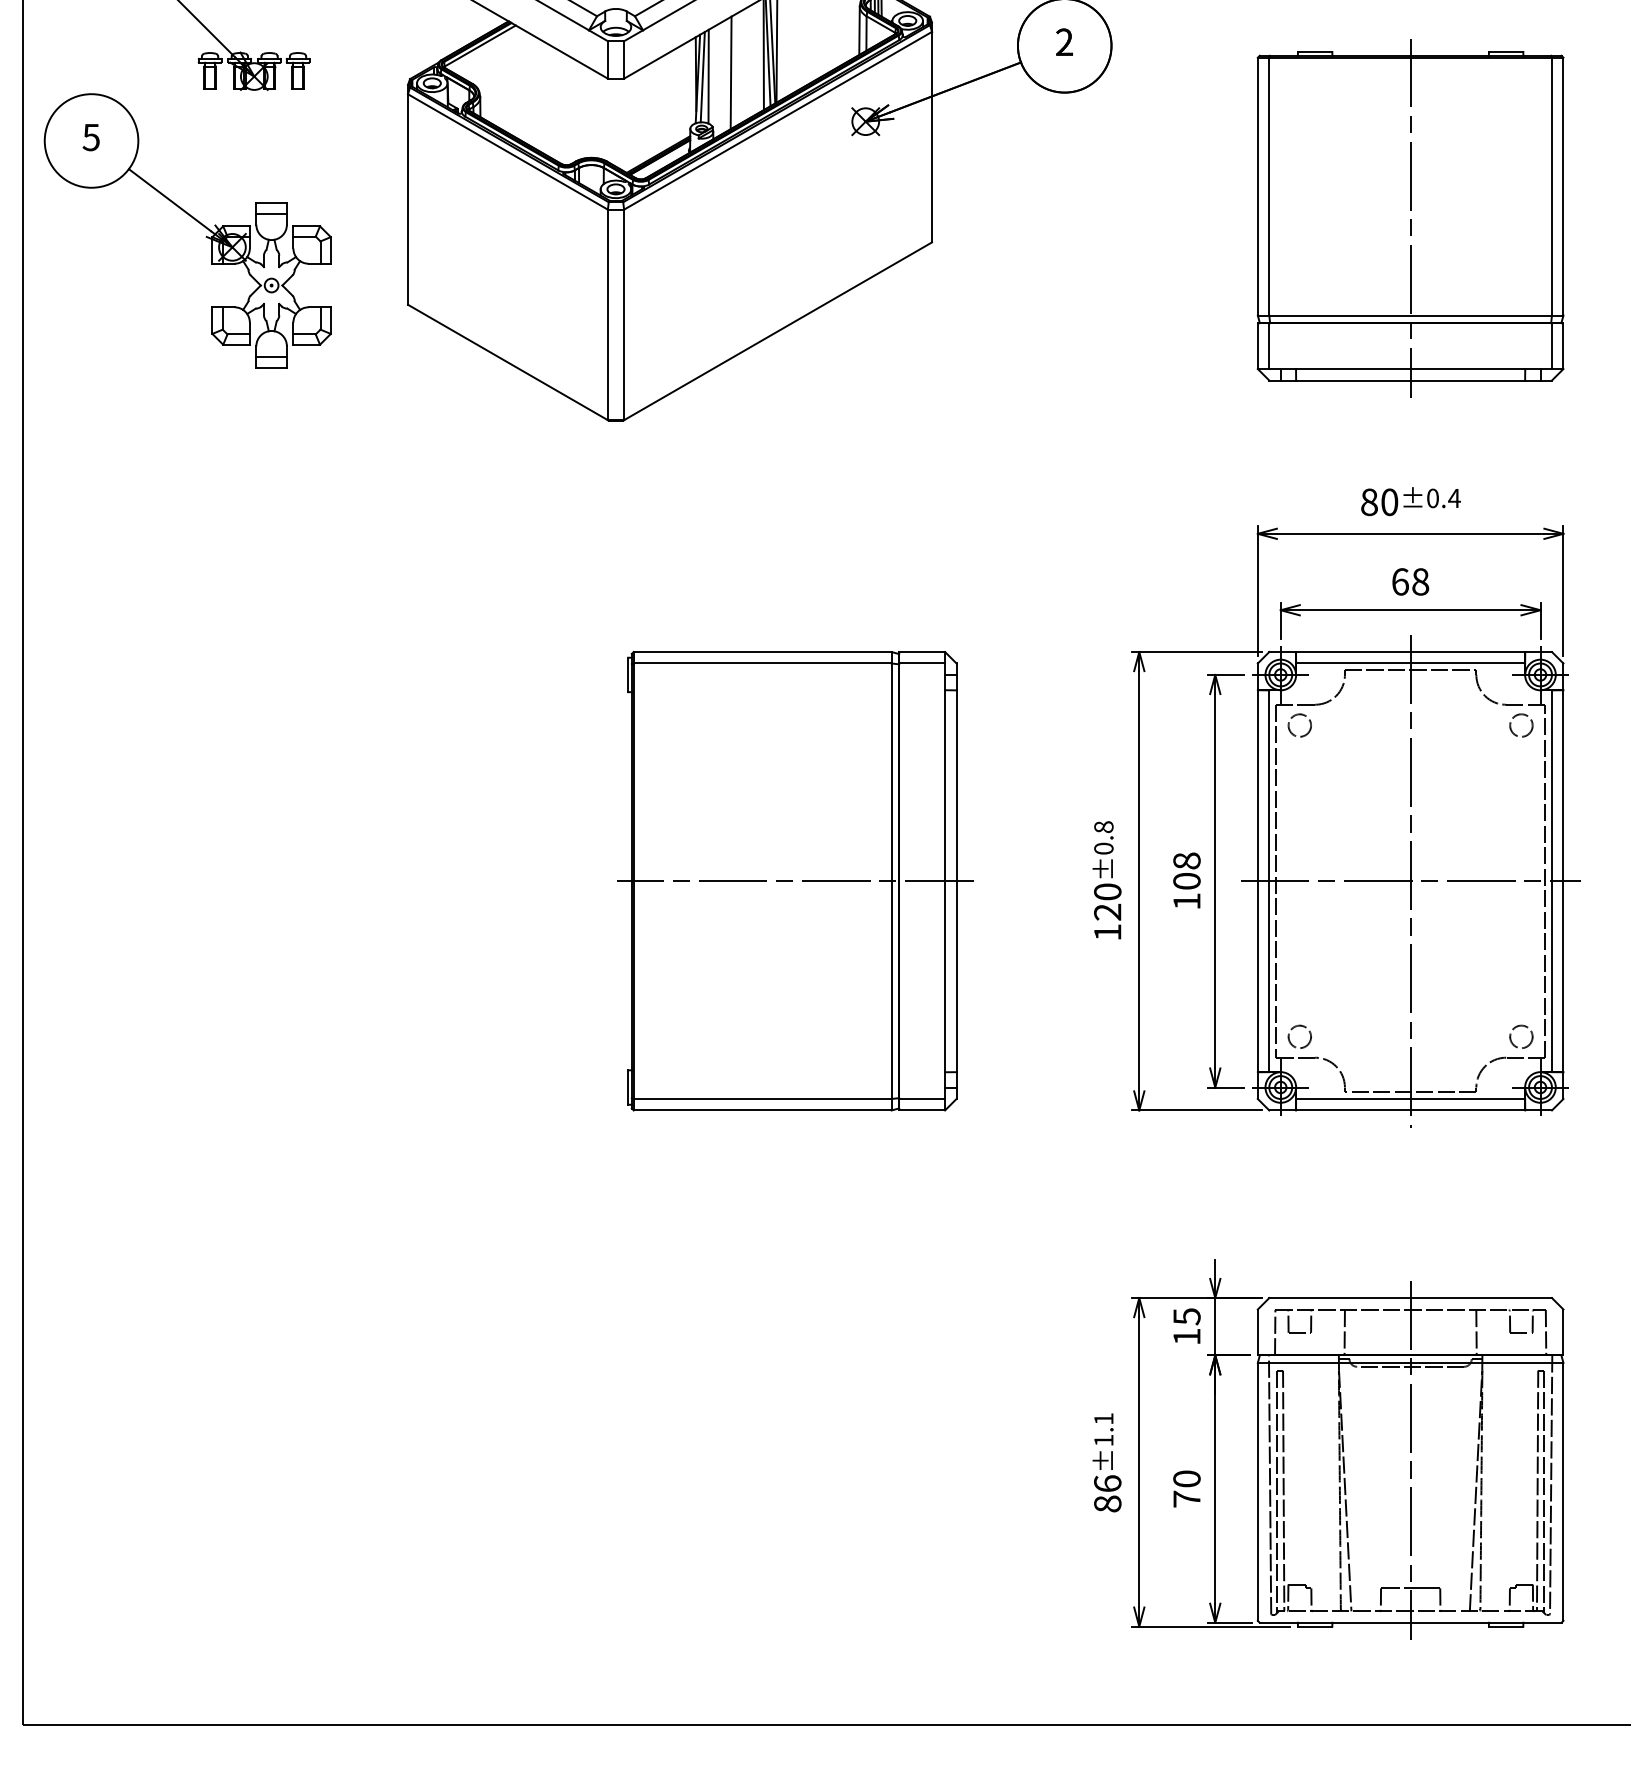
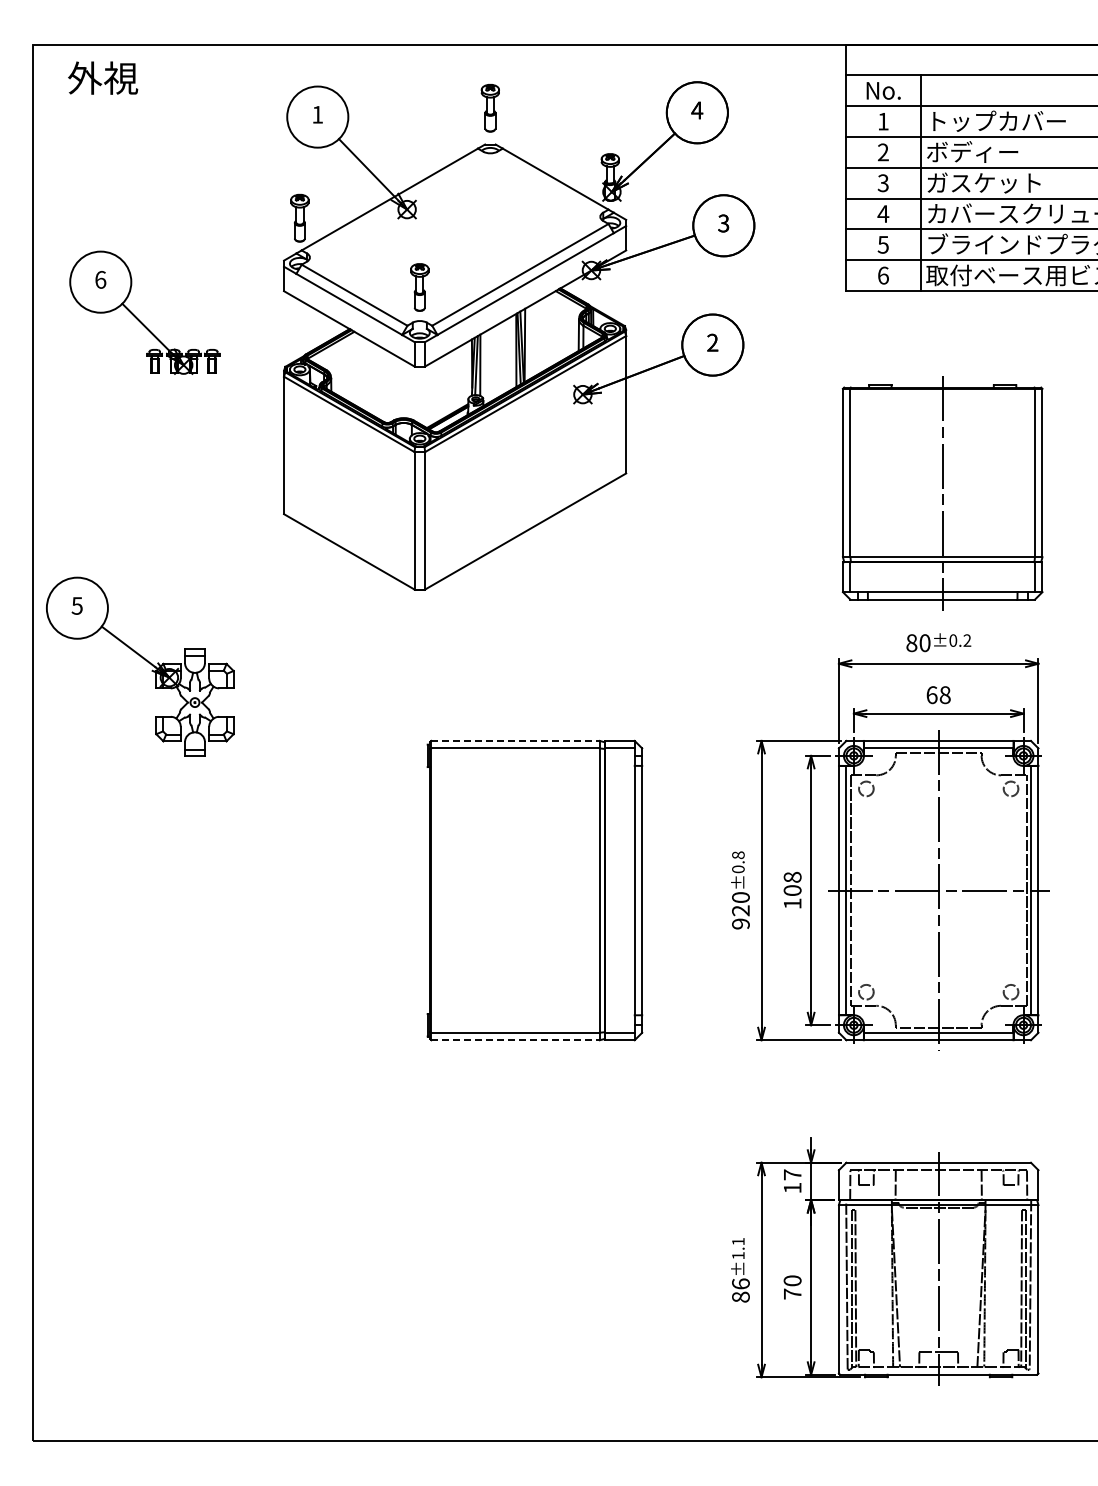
line: (730, 72) -> (494, 362), removed
part: (1410, 217) -> (942, 493), moved
part: (194, 221) -> (144, 660), moved
text: (1454, 498) -> (967, 640), ±0.4 -> ±0.2
line: (764, 651) -> (516, 740), solid -> dashed
line: (794, 881) -> (536, 890), removed
text: (1107, 931) -> (740, 923), 120 -> 920
line: (764, 1110) -> (516, 1040), solid -> dashed
text: (1186, 1316) -> (792, 1174), 15 -> 17

